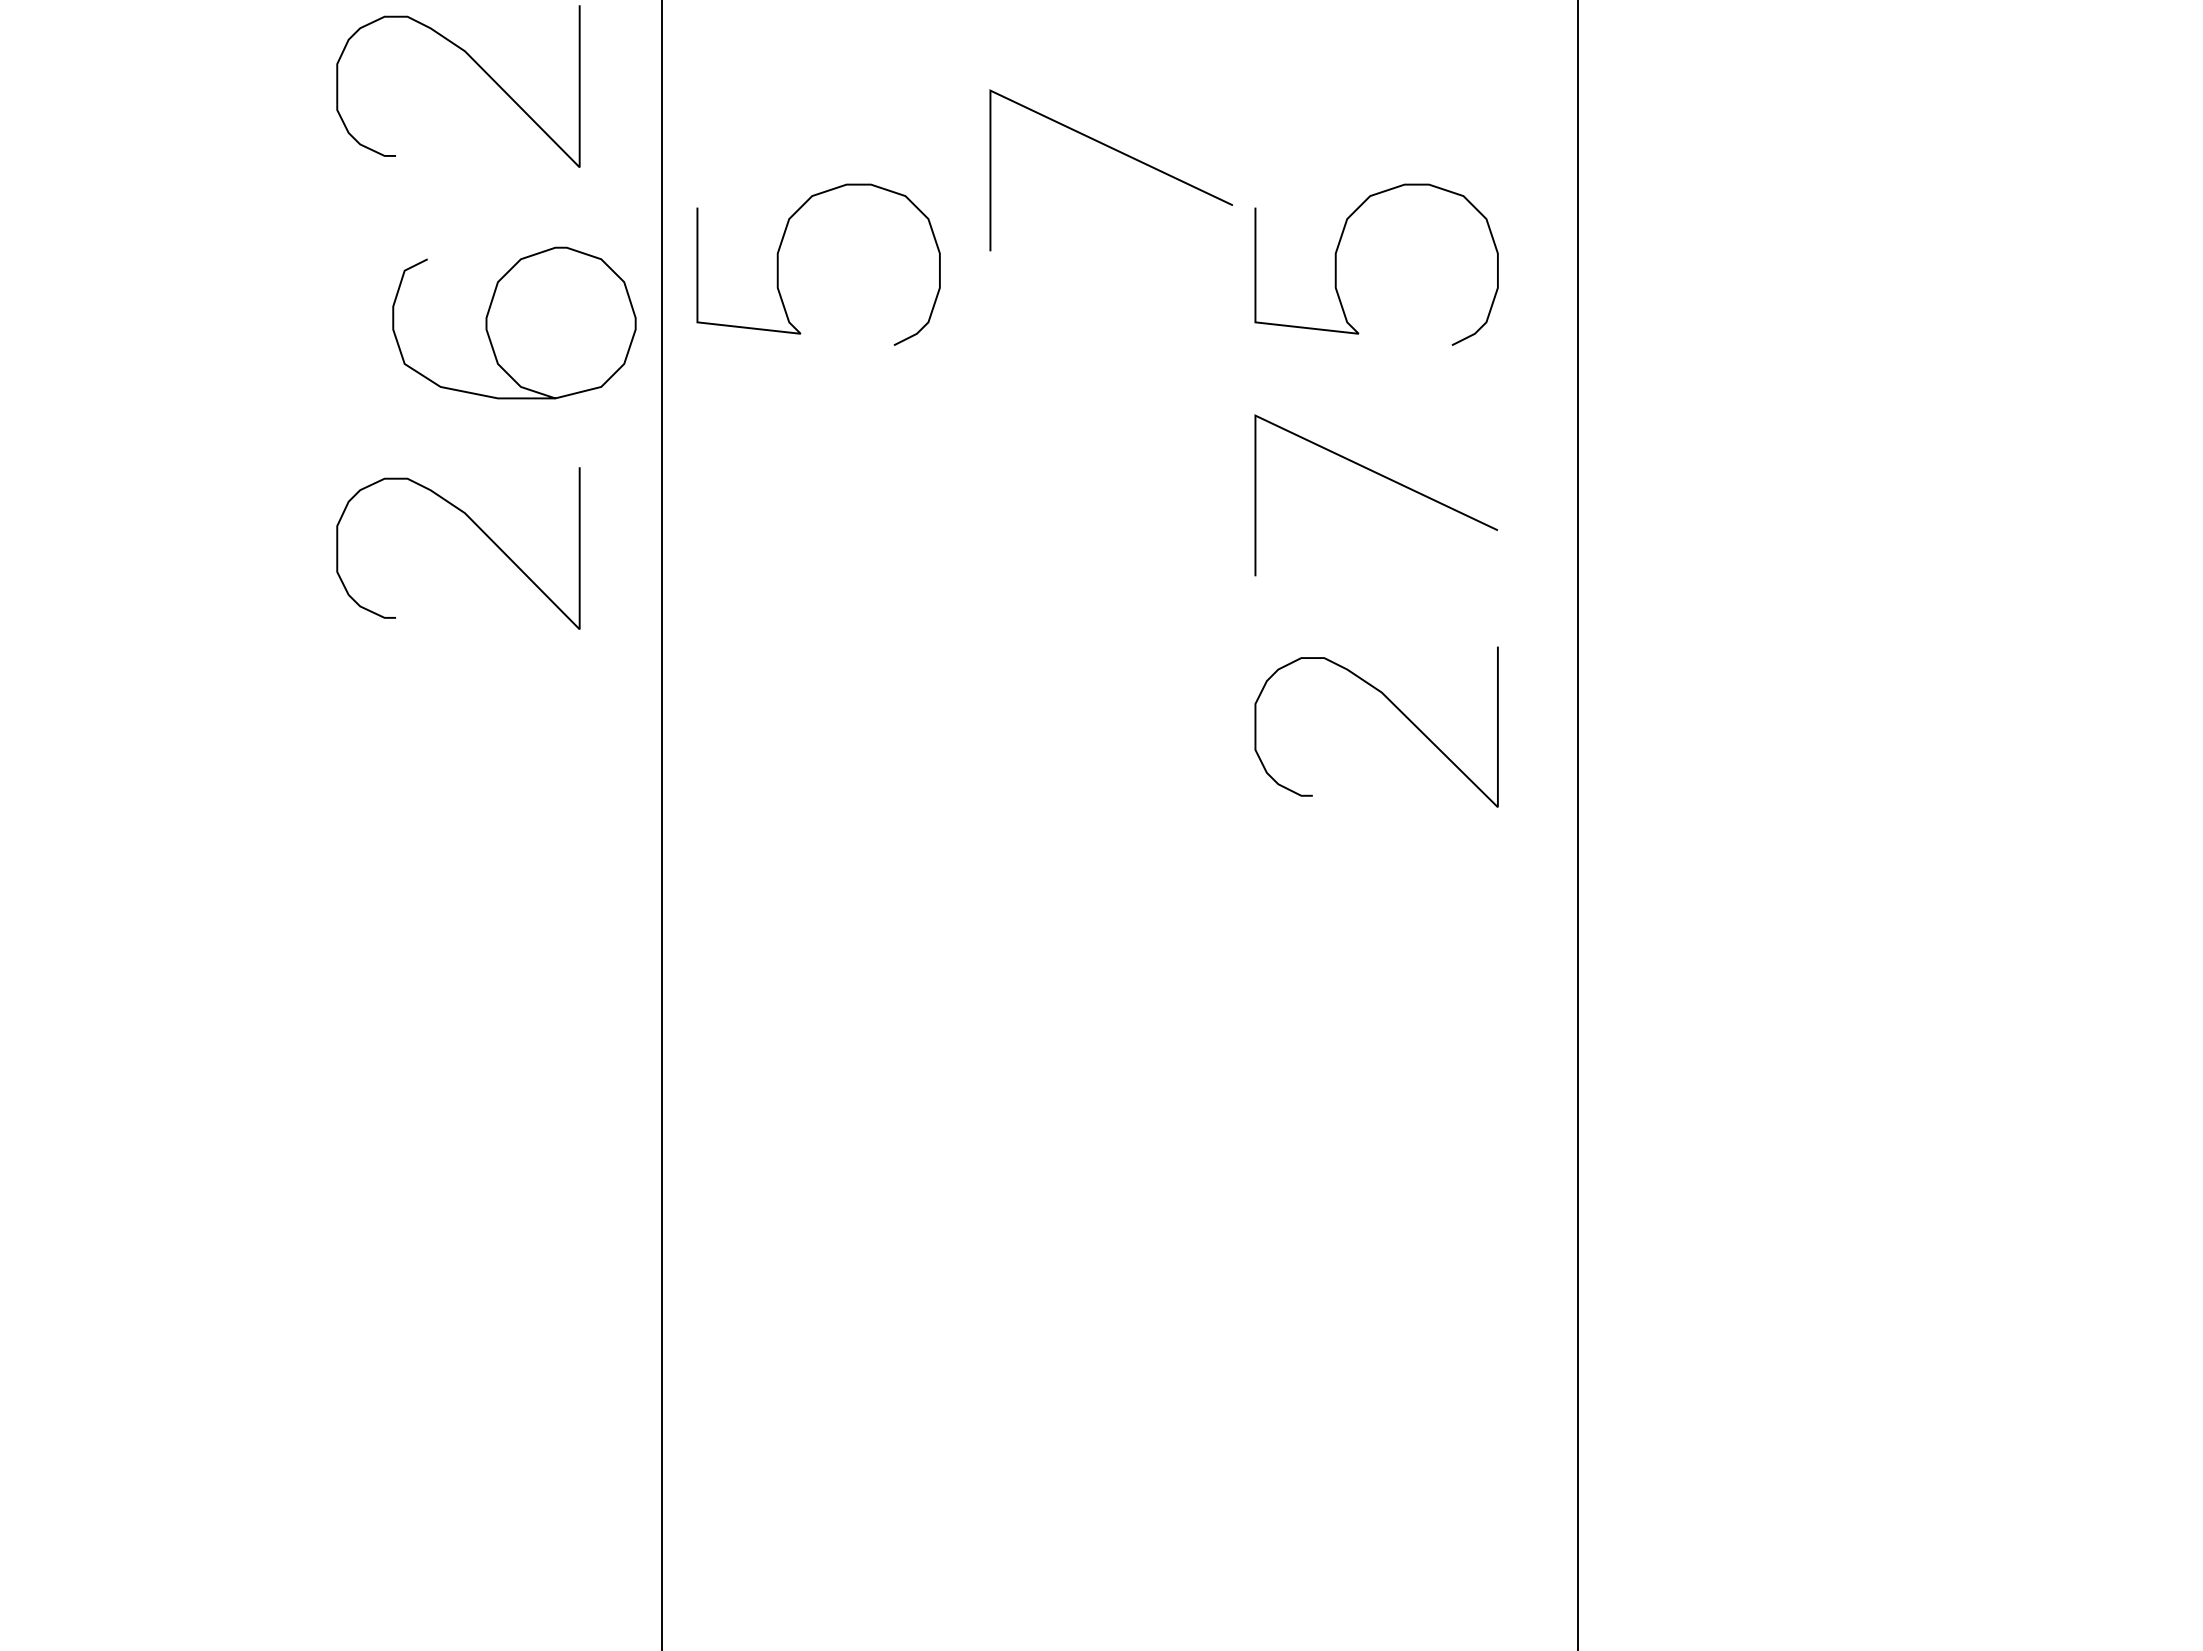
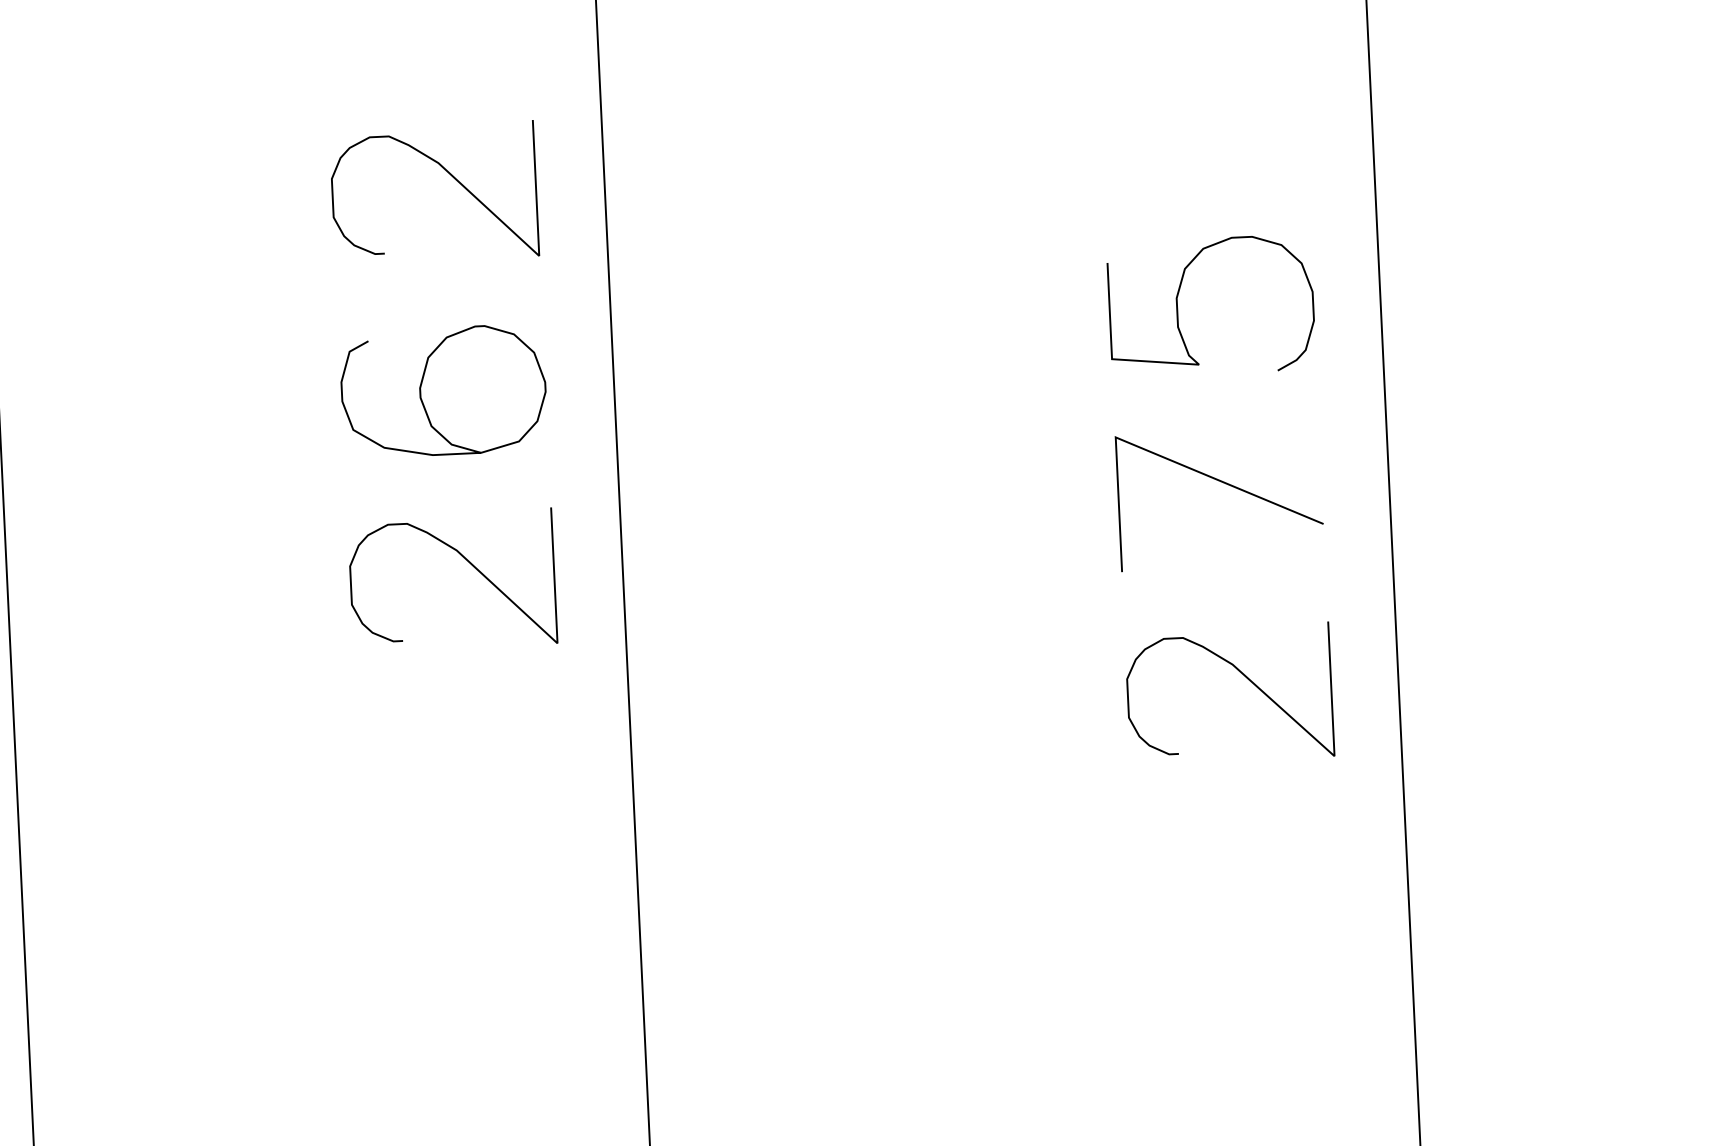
line: (1120, 153) -> (992, 222), removed
curve: (778, 264) -> (709, 329), removed
curve: (489, 312) -> (422, 383), moved

